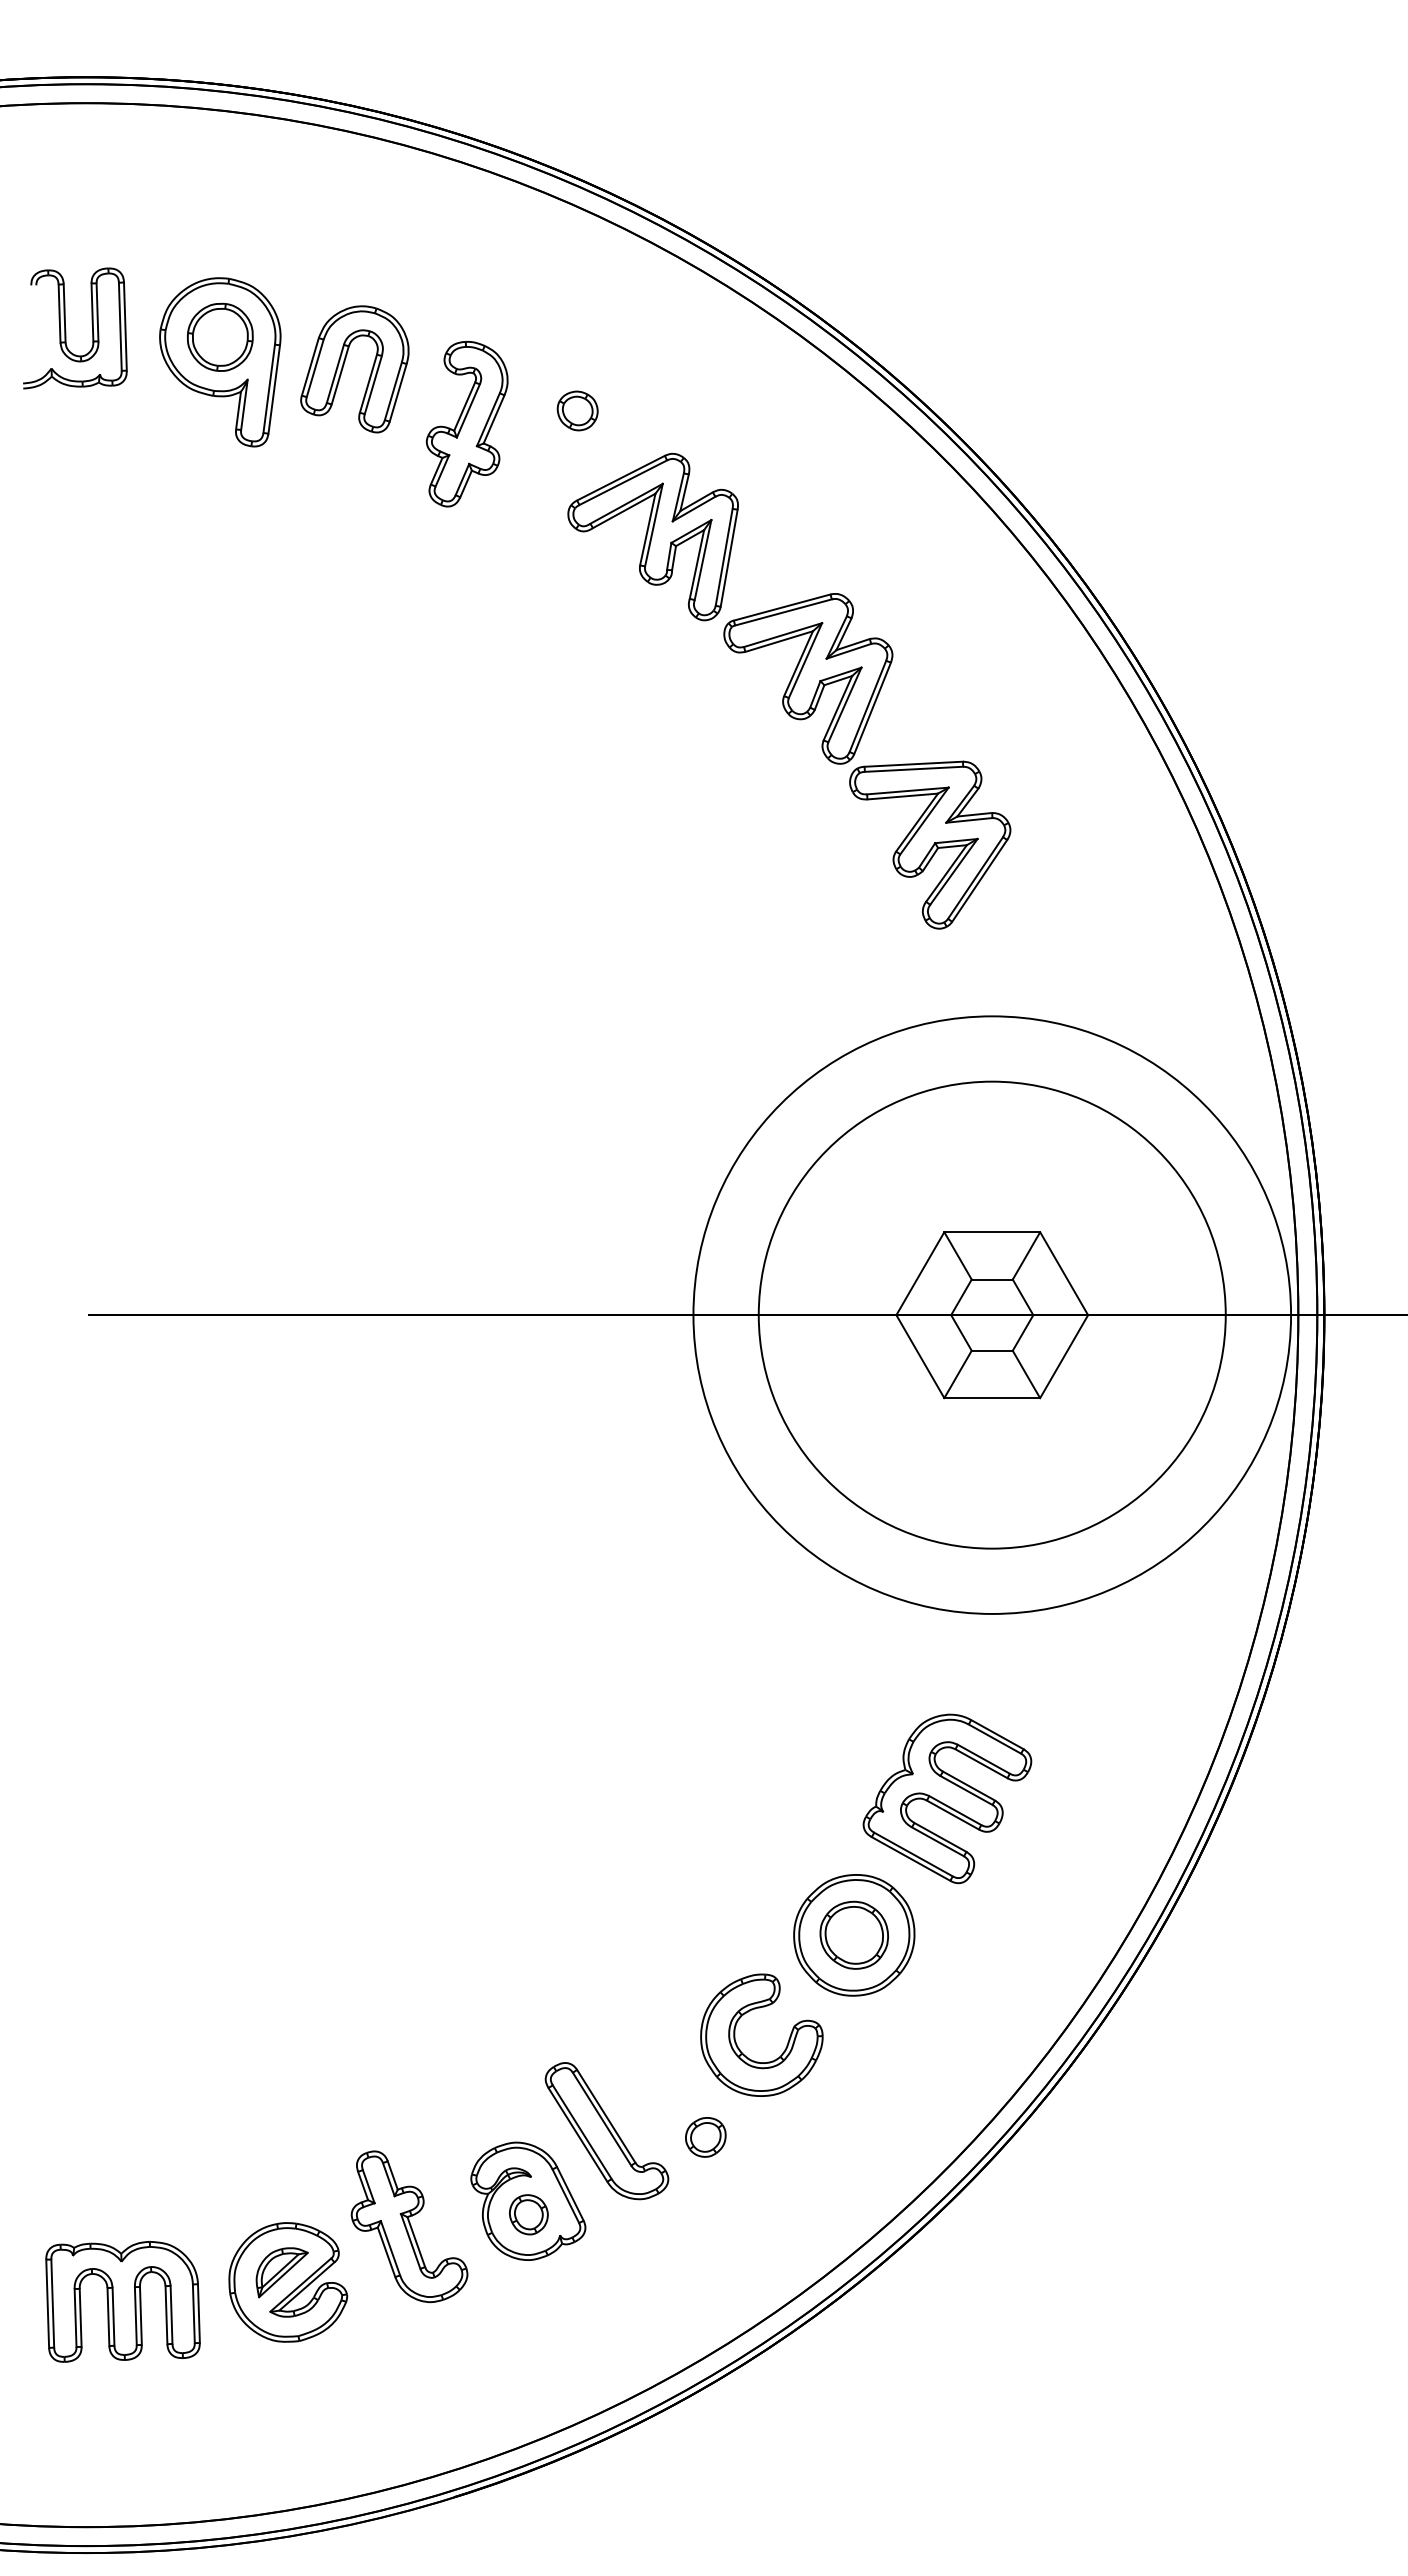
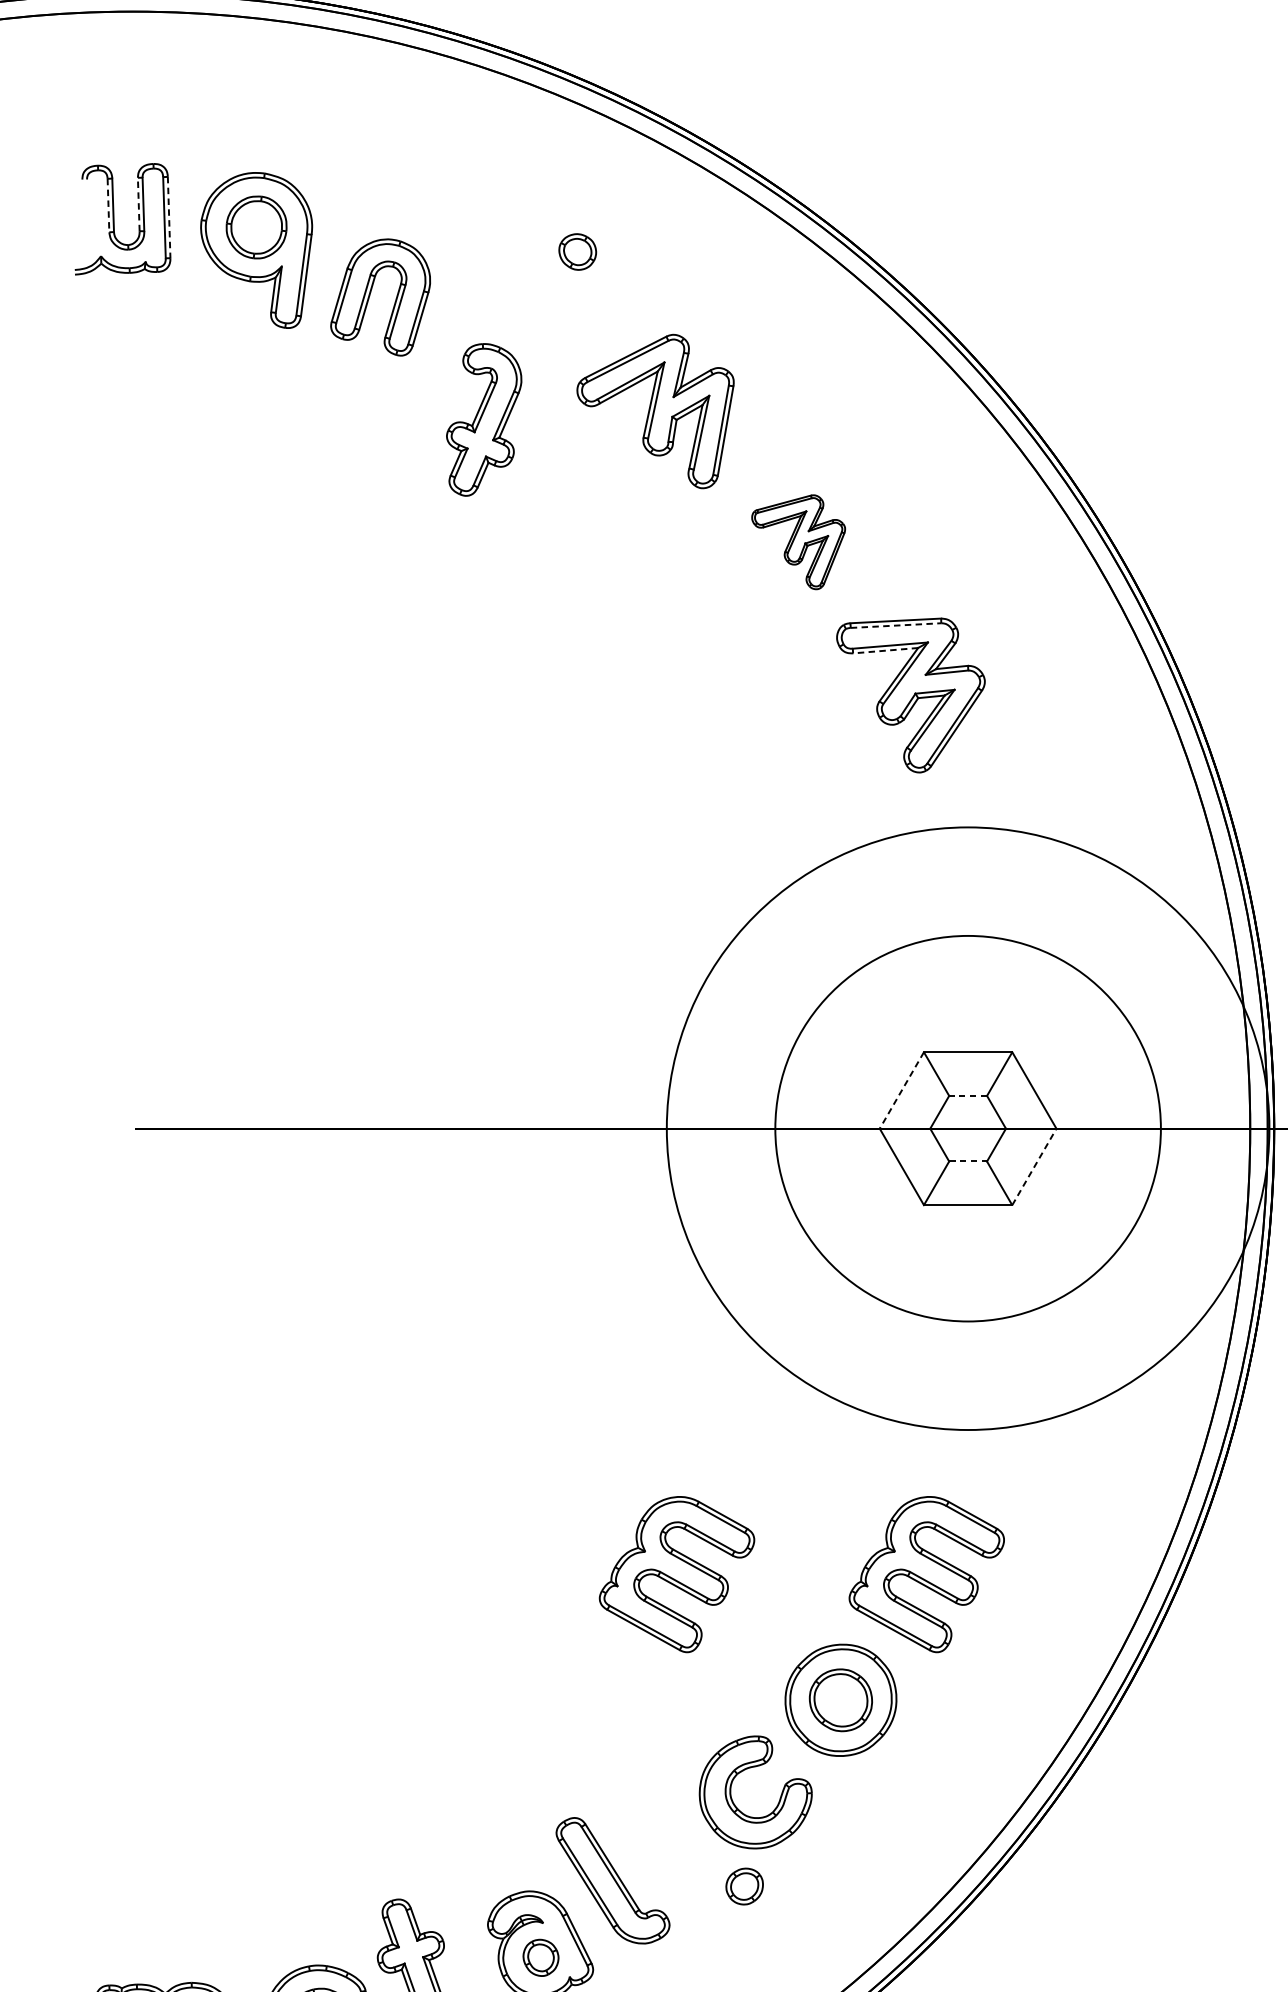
line: (92, 311) -> (138, 203), solid -> dashed
line: (59, 314) -> (108, 206), solid -> dashed
line: (125, 327) -> (169, 218), solid -> dashed
part: (344, 365) -> (371, 293), moved
part: (577, 410) -> (577, 251), moved
part: (466, 424) -> (483, 420), moved
part: (808, 678) -> (798, 541), size x0.6
line: (914, 769) -> (896, 625), solid -> dashed
line: (902, 796) -> (885, 650), solid -> dashed
line: (920, 1273) -> (901, 1090), solid -> dashed
line: (992, 1279) -> (968, 1095), solid -> dashed
circle: (991, 1314) -> (967, 1128), size x1.4
circle: (992, 1314) -> (968, 1128), size x0.7
line: (992, 1350) -> (968, 1161), solid -> dashed
line: (1064, 1356) -> (1034, 1166), solid -> dashed
part: (676, 1798) -> (677, 1574), added
part: (705, 2137) -> (744, 1886), moved

